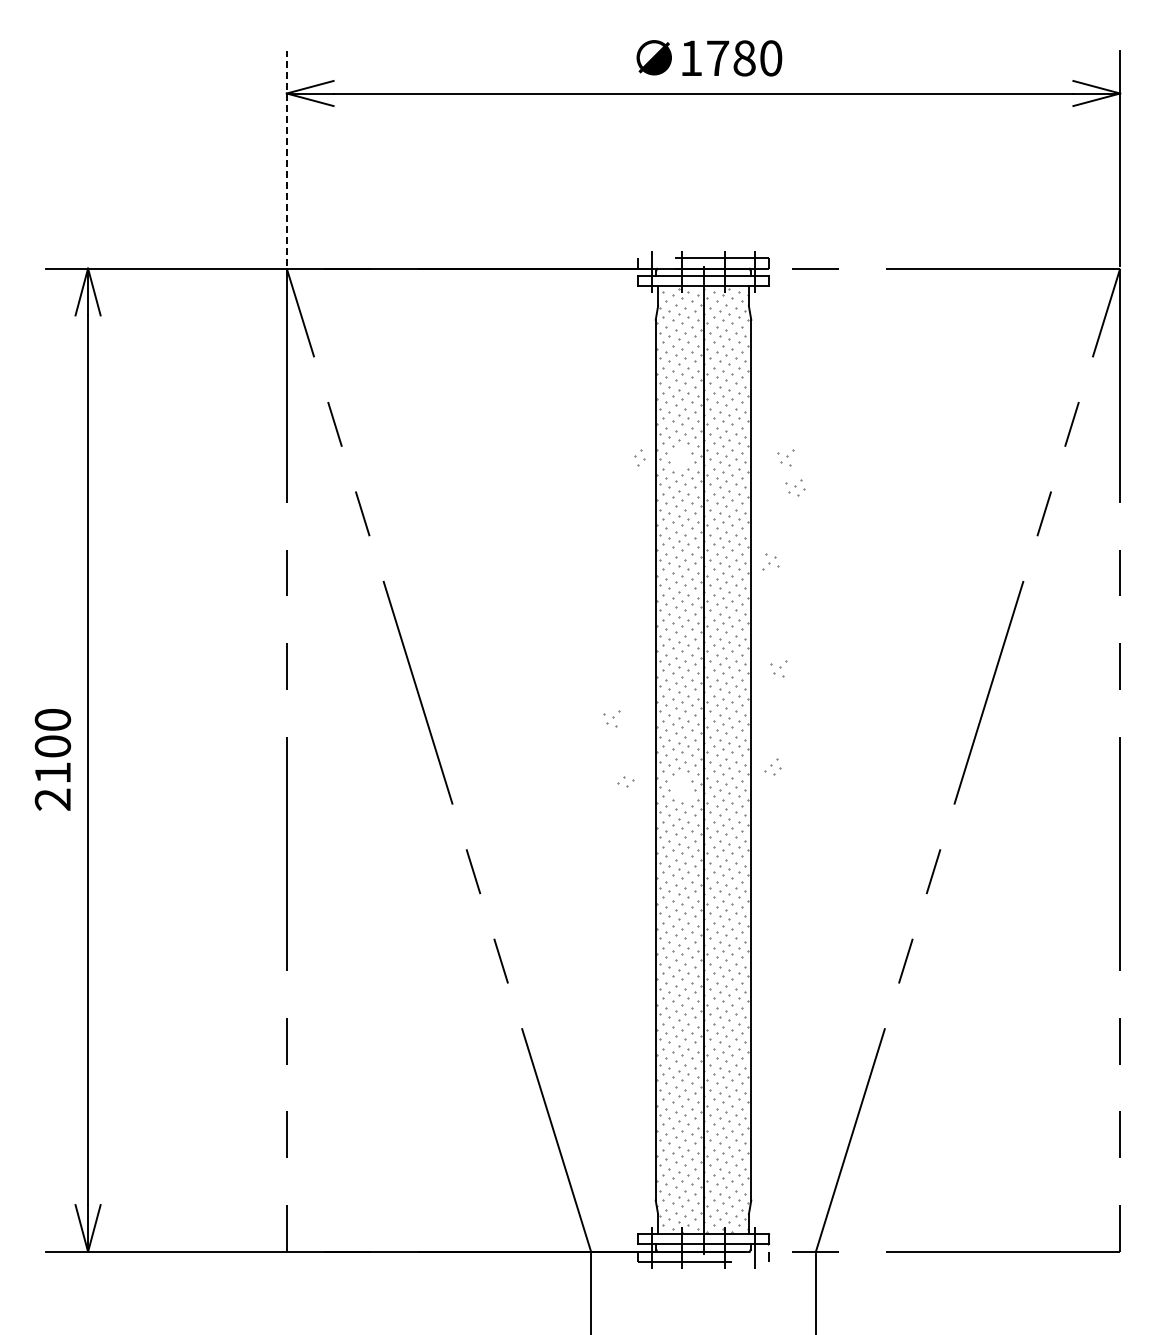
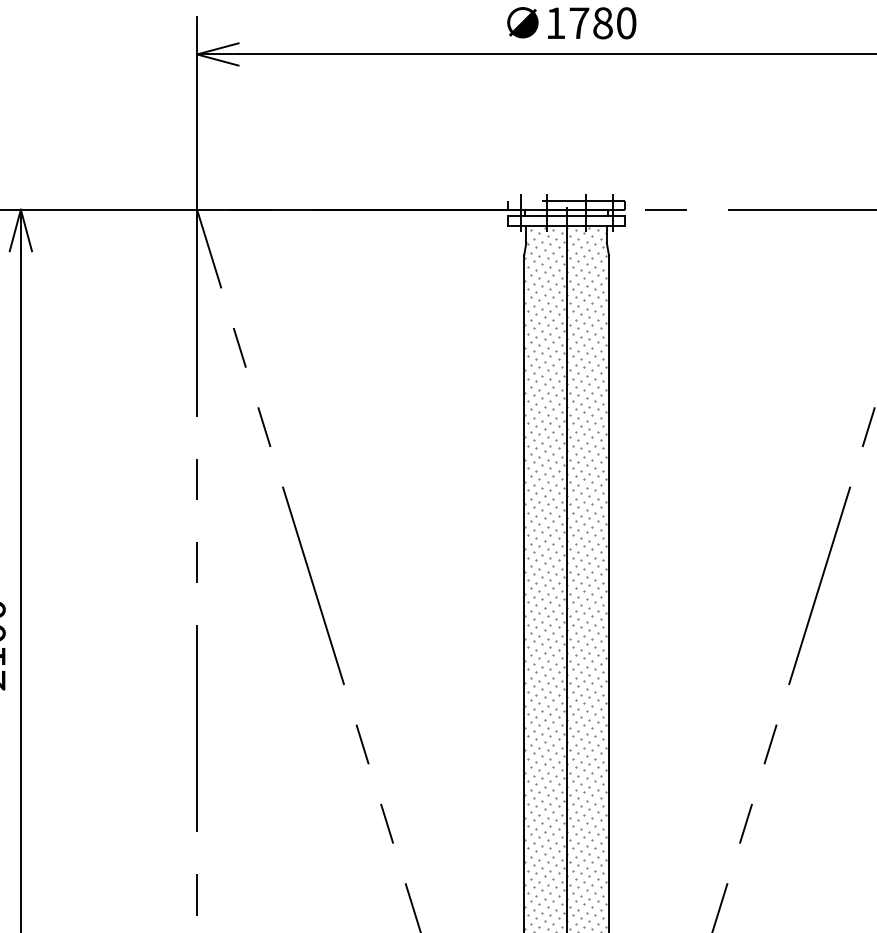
line: (286, 158) -> (196, 112), dashed -> solid
part: (639, 457) -> (546, 377), moved
part: (785, 457) -> (639, 377), removed
part: (795, 487) -> (648, 403), removed
part: (770, 561) -> (625, 469), removed
part: (778, 668) -> (633, 564), removed
part: (611, 718) -> (484, 608), removed
part: (772, 766) -> (627, 651), removed
part: (625, 781) -> (497, 664), removed
part: (682, 787) -> (547, 669), added

